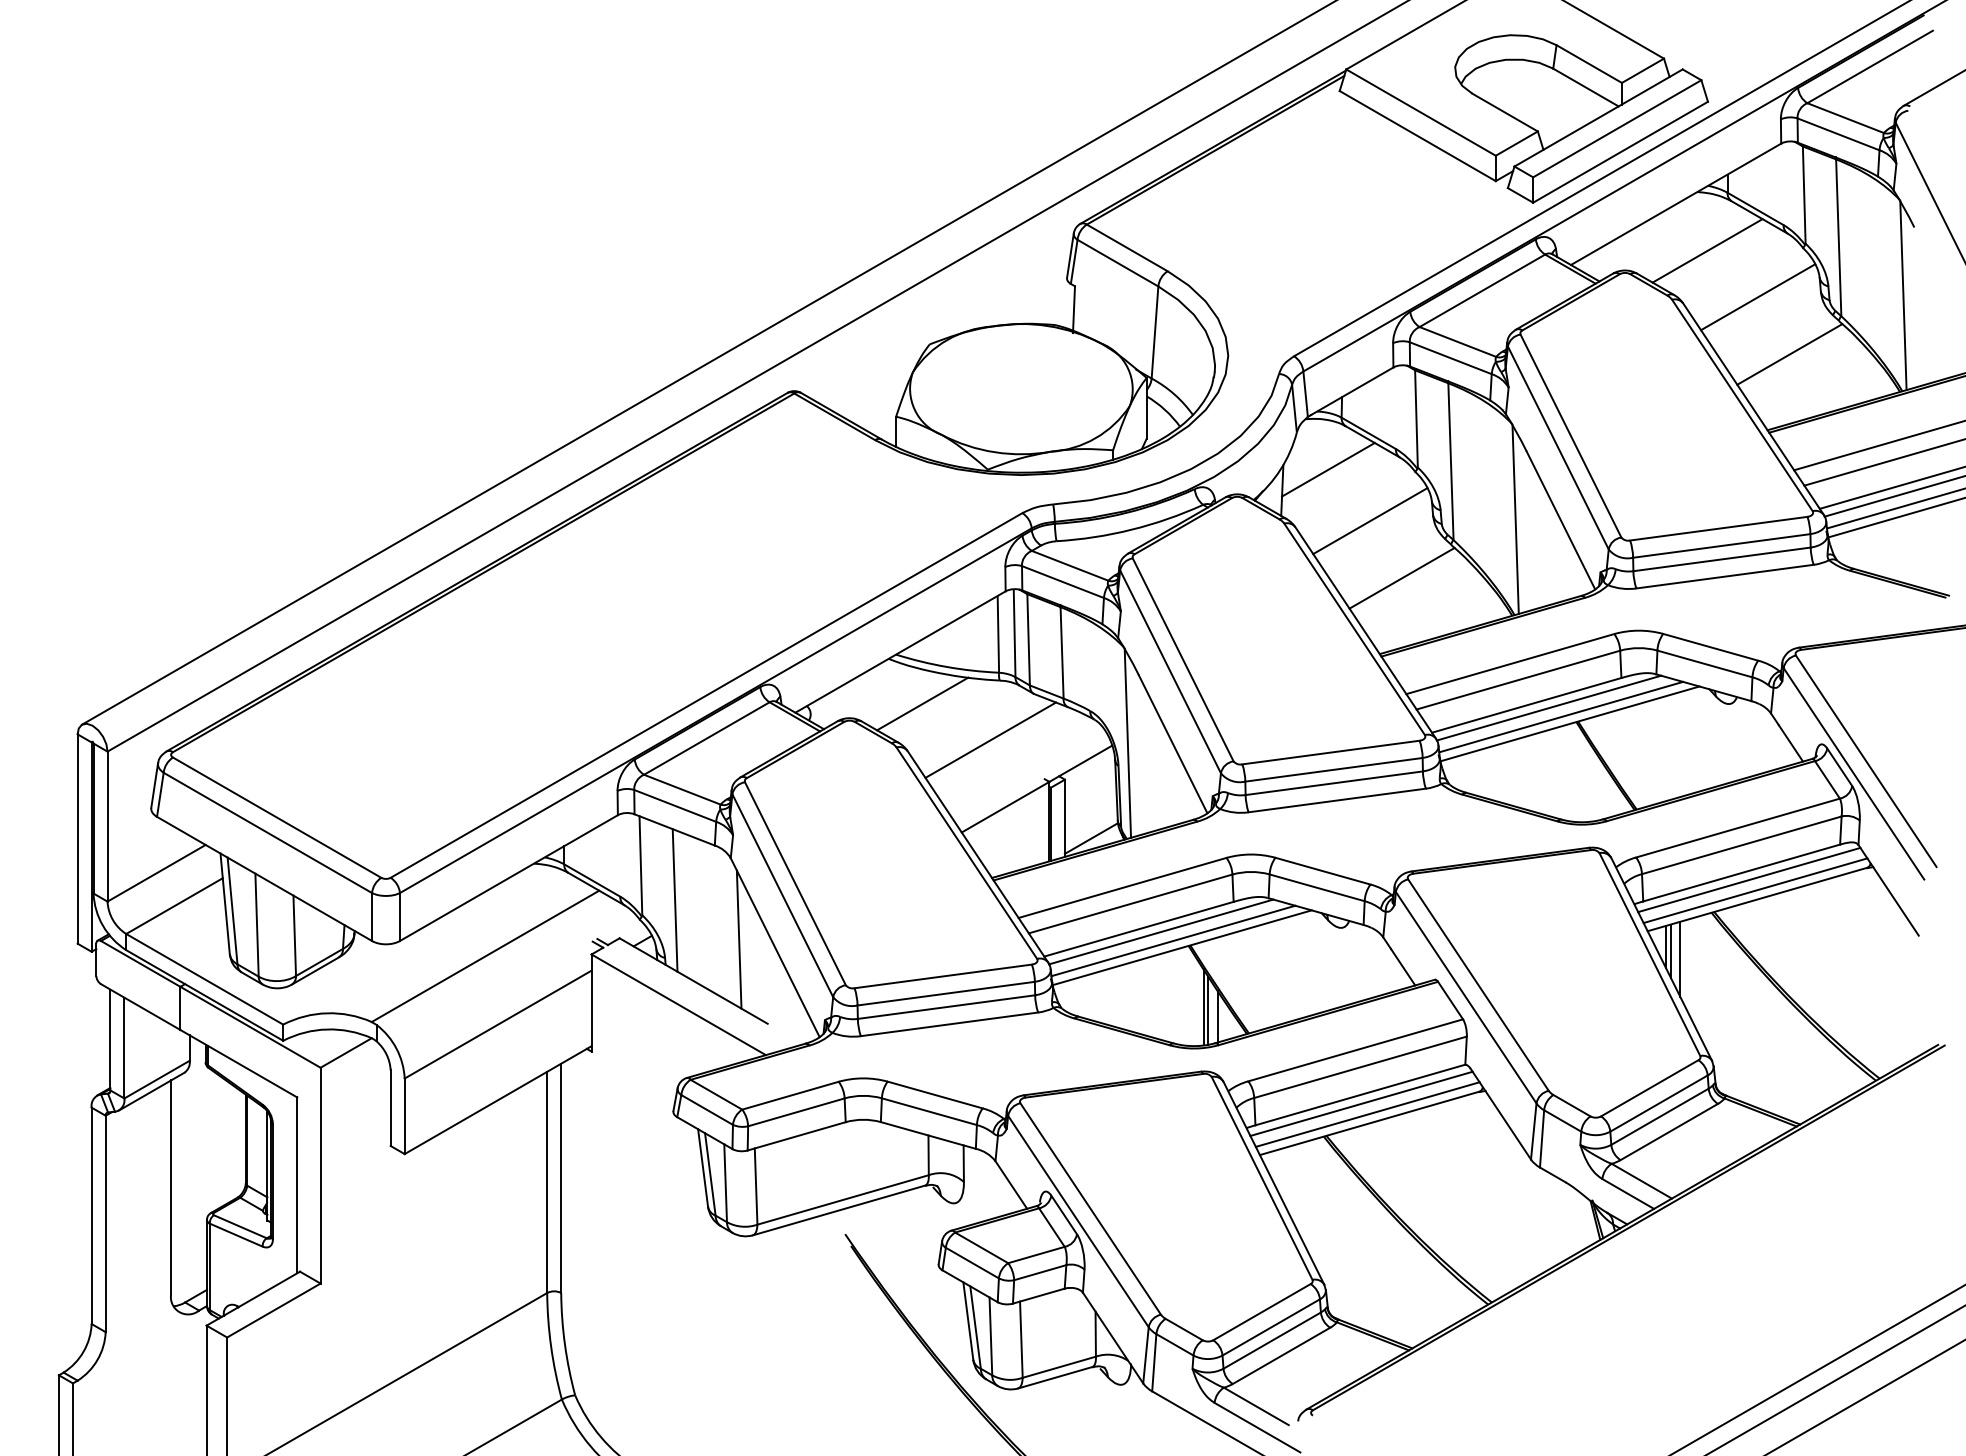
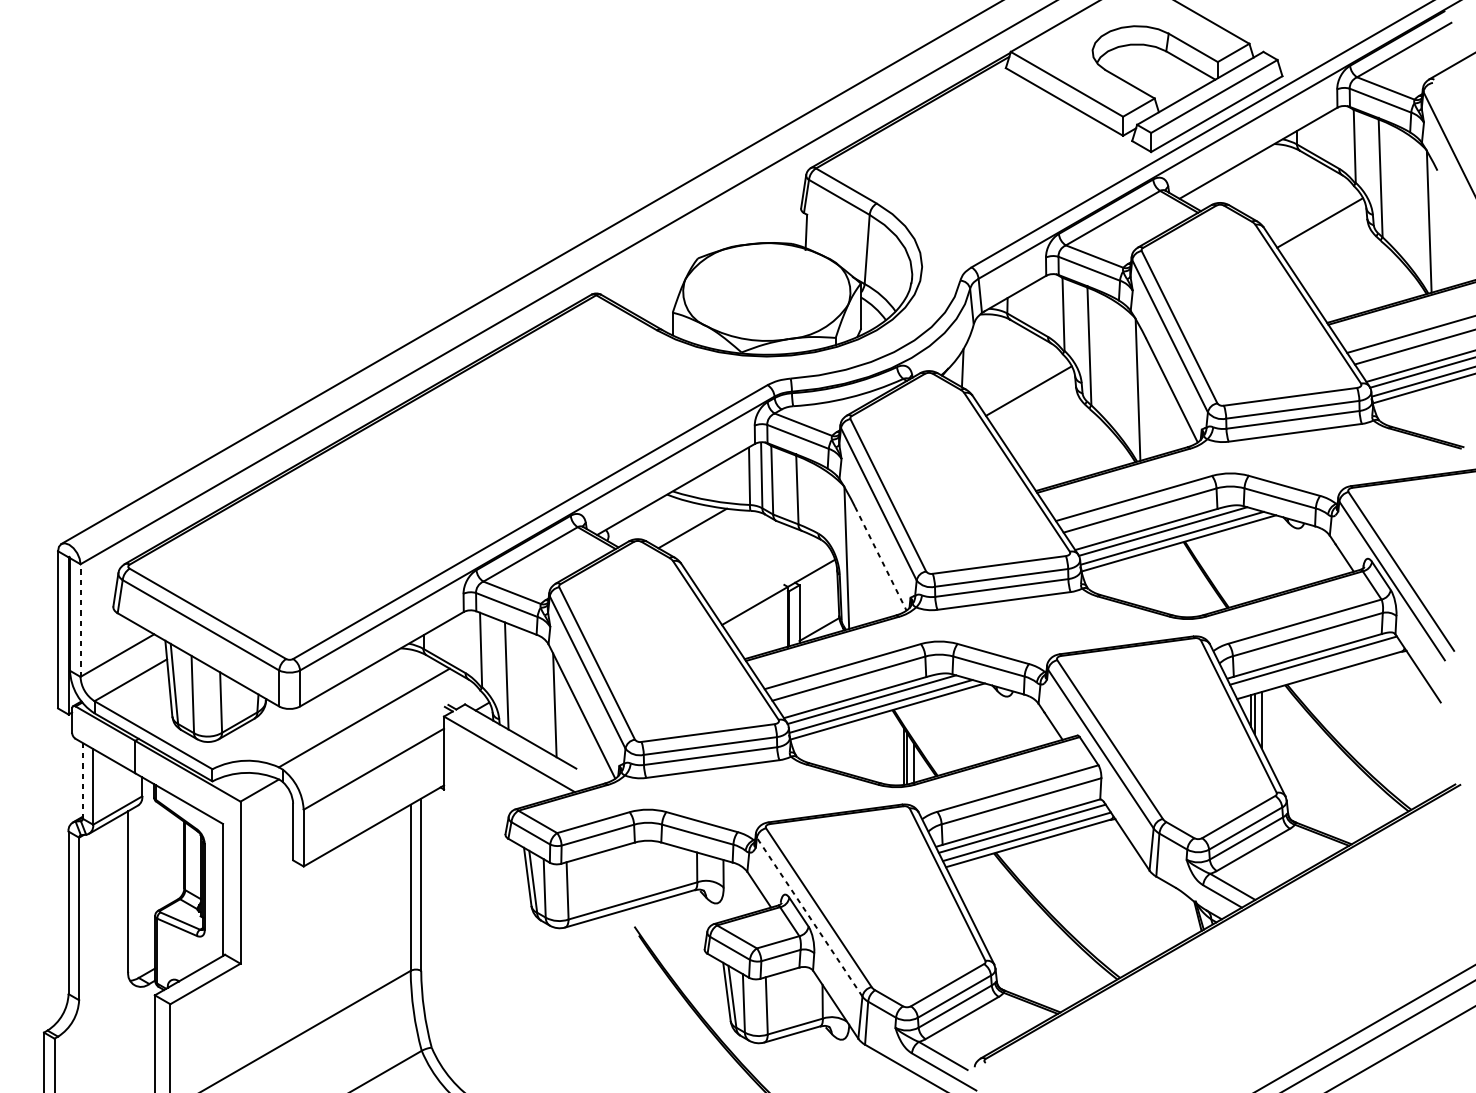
line: (1707, 250) -> (1282, 187), removed
line: (1789, 354) -> (1343, 266), removed
line: (1328, 469) -> (997, 352), removed
line: (1401, 577) -> (1052, 433), removed
line: (990, 739) -> (743, 555), removed
line: (1173, 744) -> (881, 558), solid -> dashed
line: (107, 826) -> (80, 620), solid -> dashed
line: (1755, 890) -> (1318, 668), removed
line: (110, 1040) -> (82, 781), solid -> dashed
line: (1078, 1221) -> (809, 917), solid -> dashed

